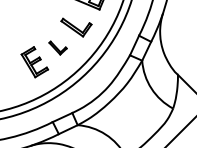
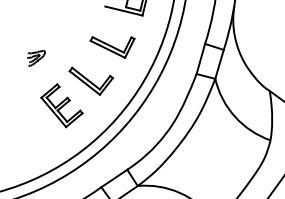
part: (22, 27) -> (36, 58), added
part: (57, 47) -> (91, 79), size x1.67

